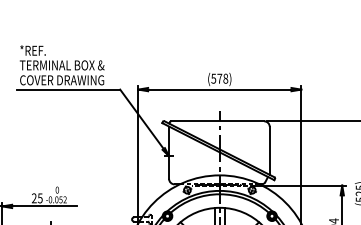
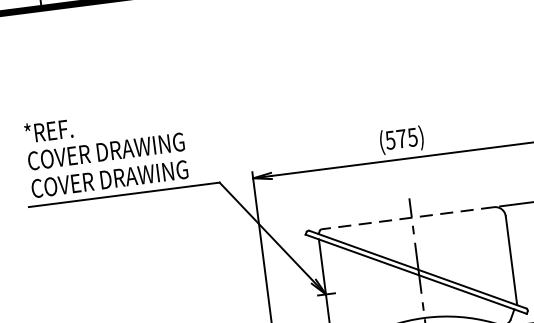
text: (61, 65) -> (105, 151), TERMINAL BOX & -> COVER DRAWING
text: (225, 78) -> (412, 137), (578) -> (575)
line: (217, 121) -> (407, 218), solid -> dashed

